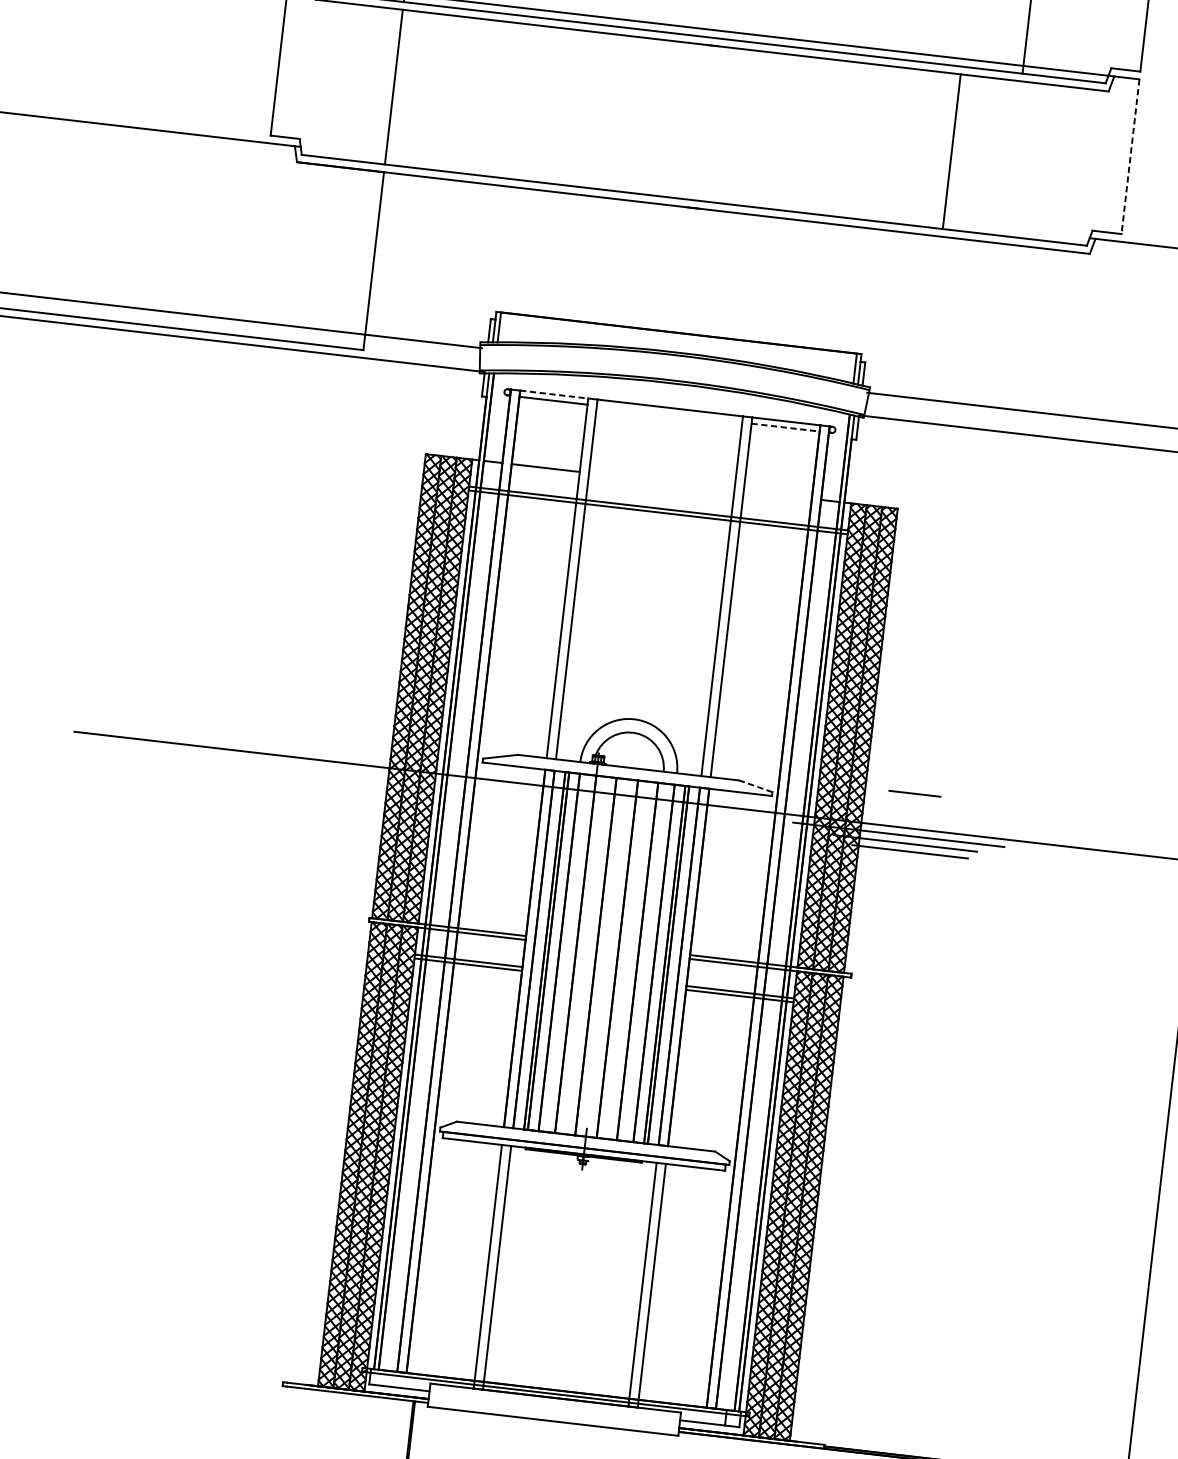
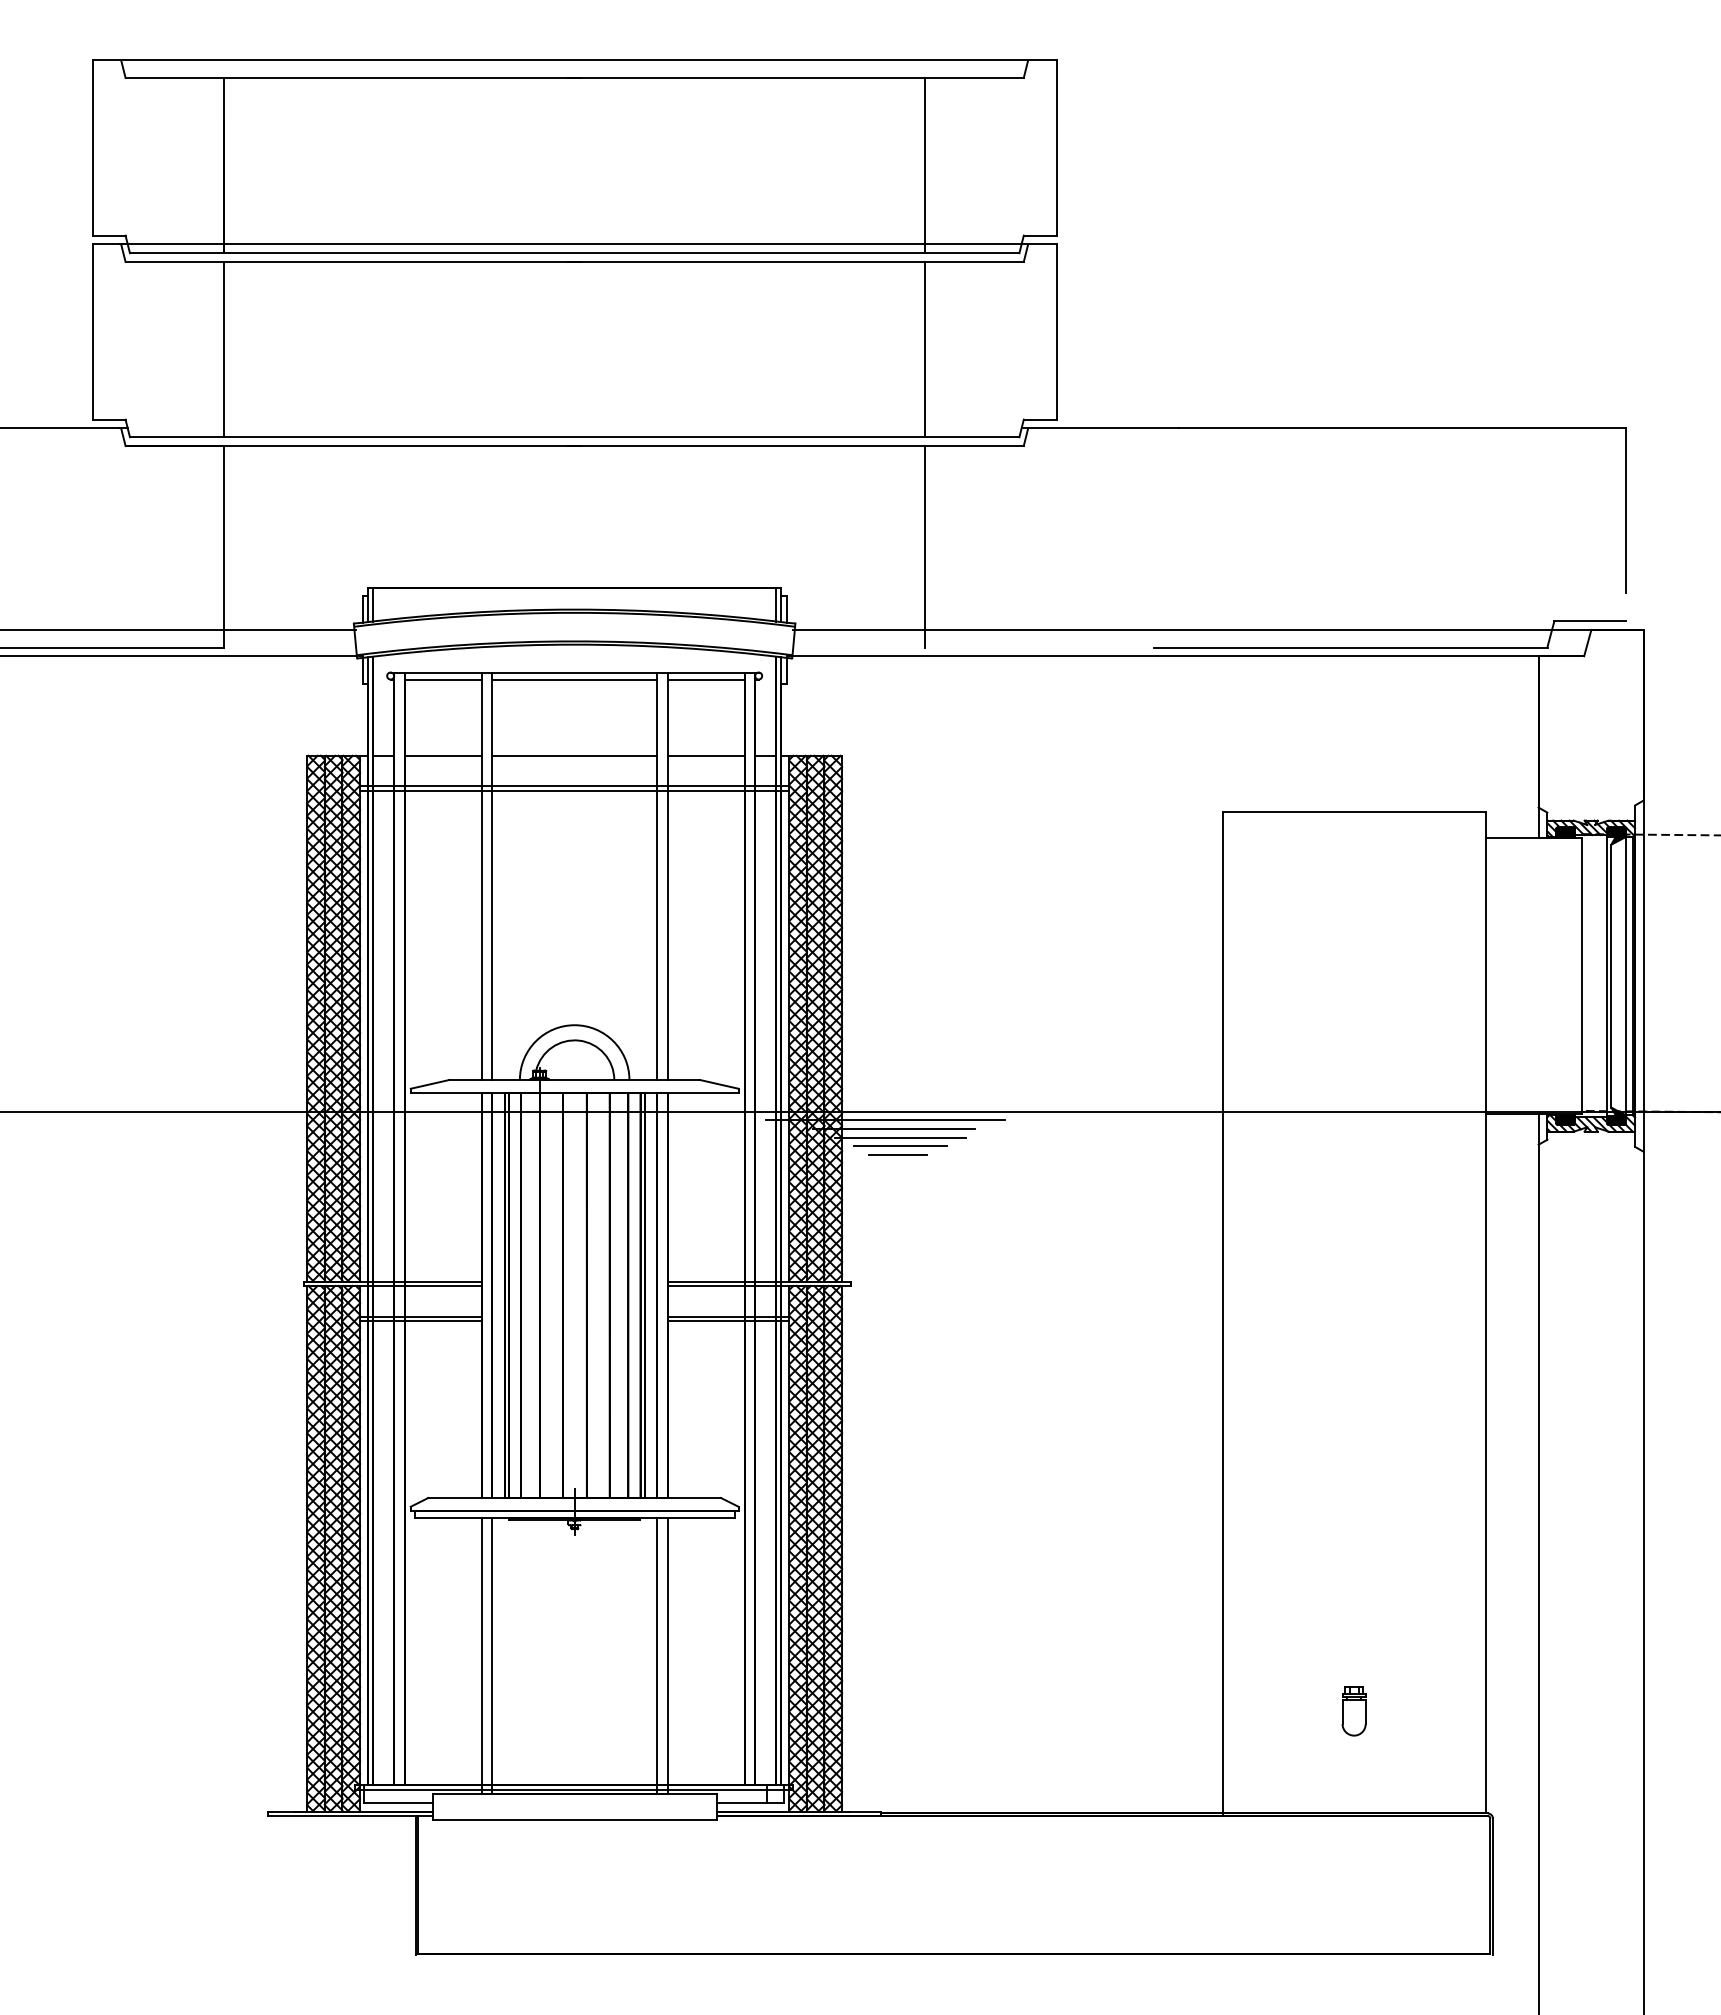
line: (952, 151) -> (925, 349), moved
line: (1130, 157) -> (1056, 332), dashed -> solid
line: (992, 332) -> (925, 546), added
line: (554, 394) -> (443, 672), dashed -> solid
line: (669, 414) -> (574, 679), added
line: (785, 427) -> (706, 679), dashed -> solid
line: (661, 481) -> (574, 755), added
line: (777, 494) -> (705, 755), added
line: (756, 786) -> (719, 1084), dashed -> solid
line: (914, 793) -> (897, 1154), moved
line: (909, 859) -> (900, 1146), added

